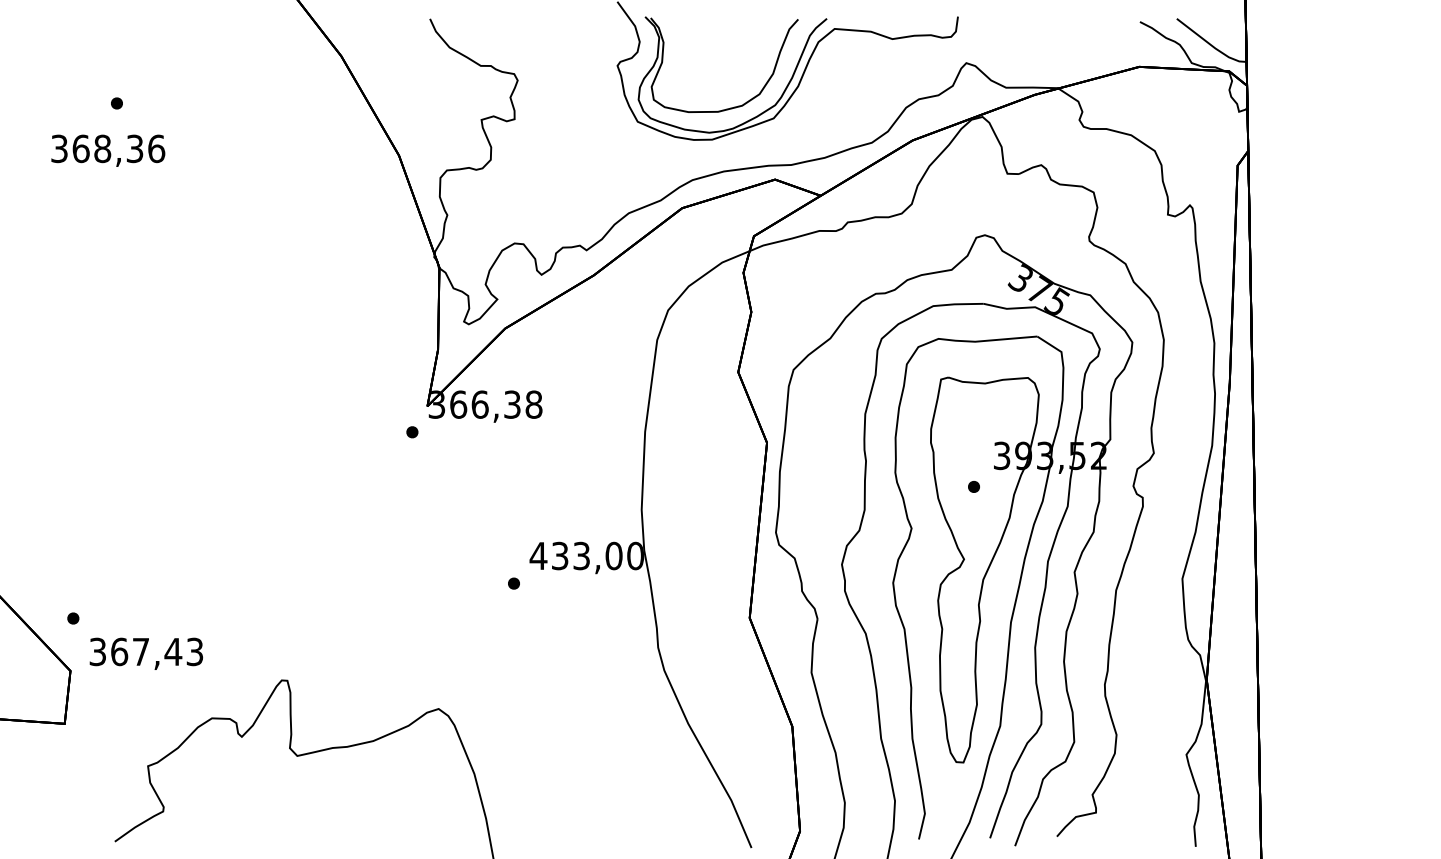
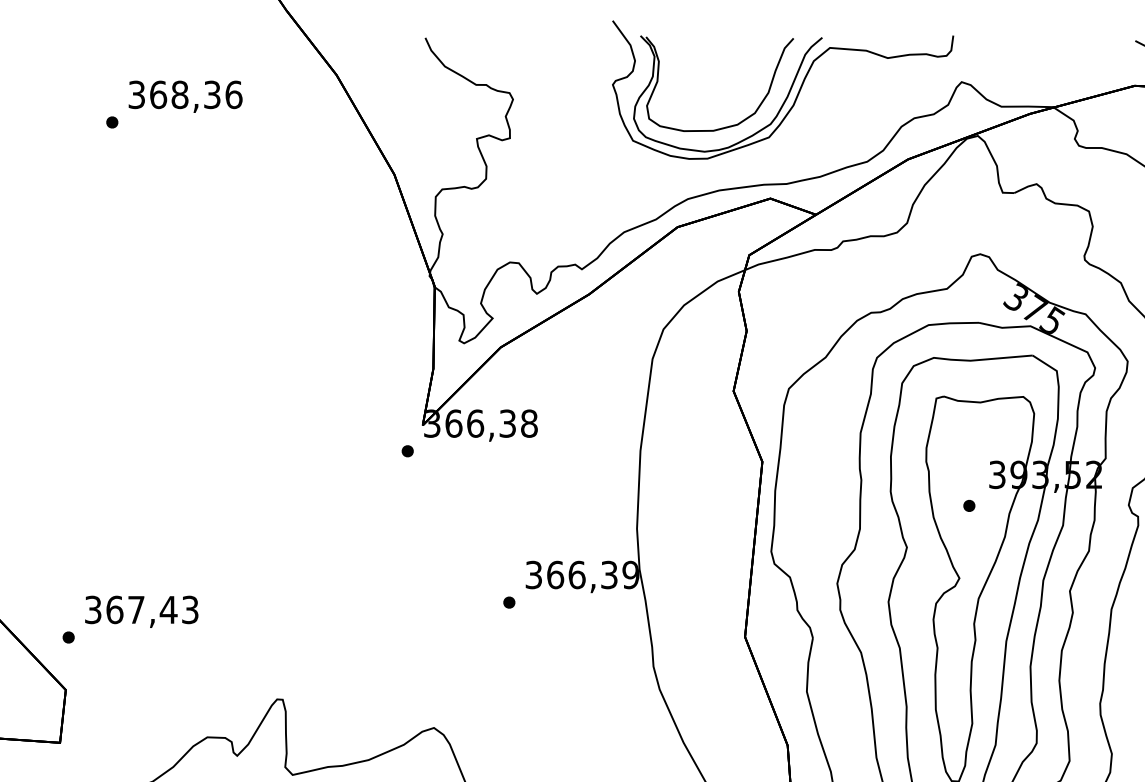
text: (108, 150) -> (185, 96), moved
text: (586, 555) -> (581, 574), 433,00 -> 366,39
text: (146, 653) -> (141, 611), moved

